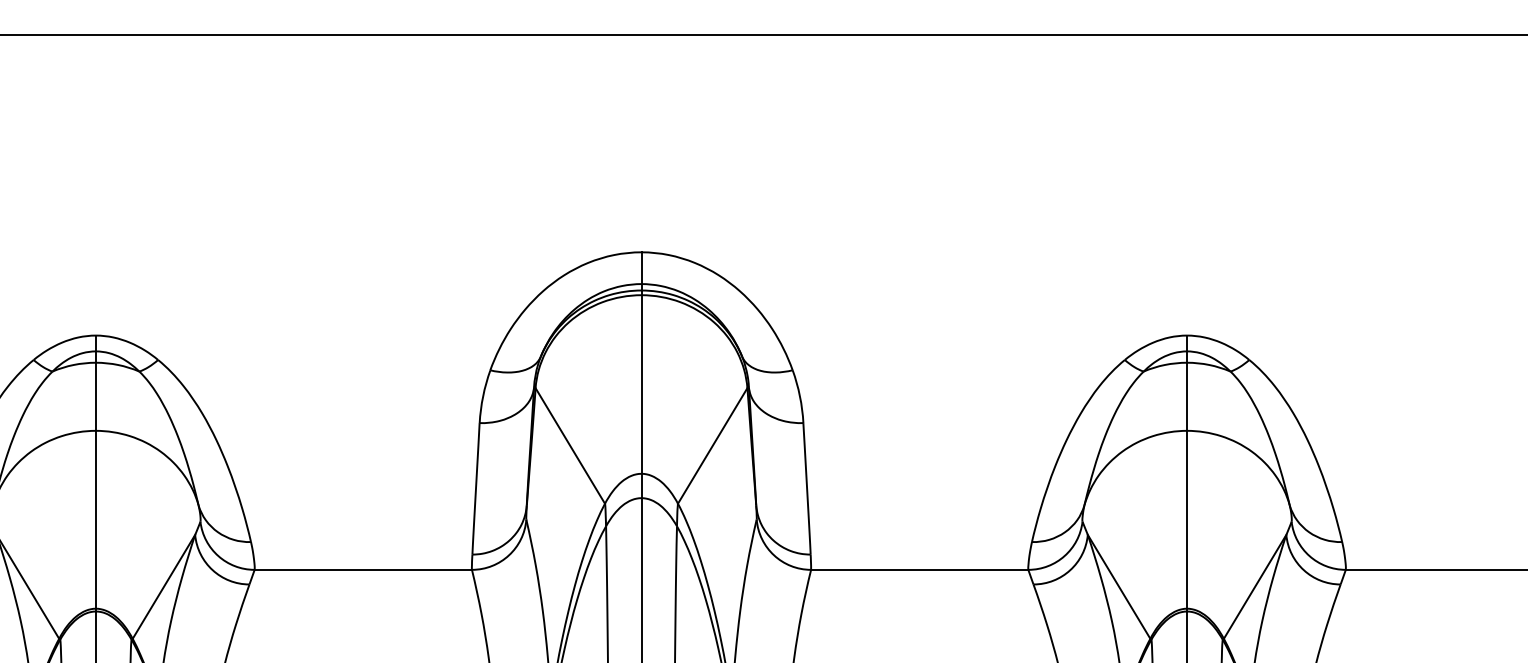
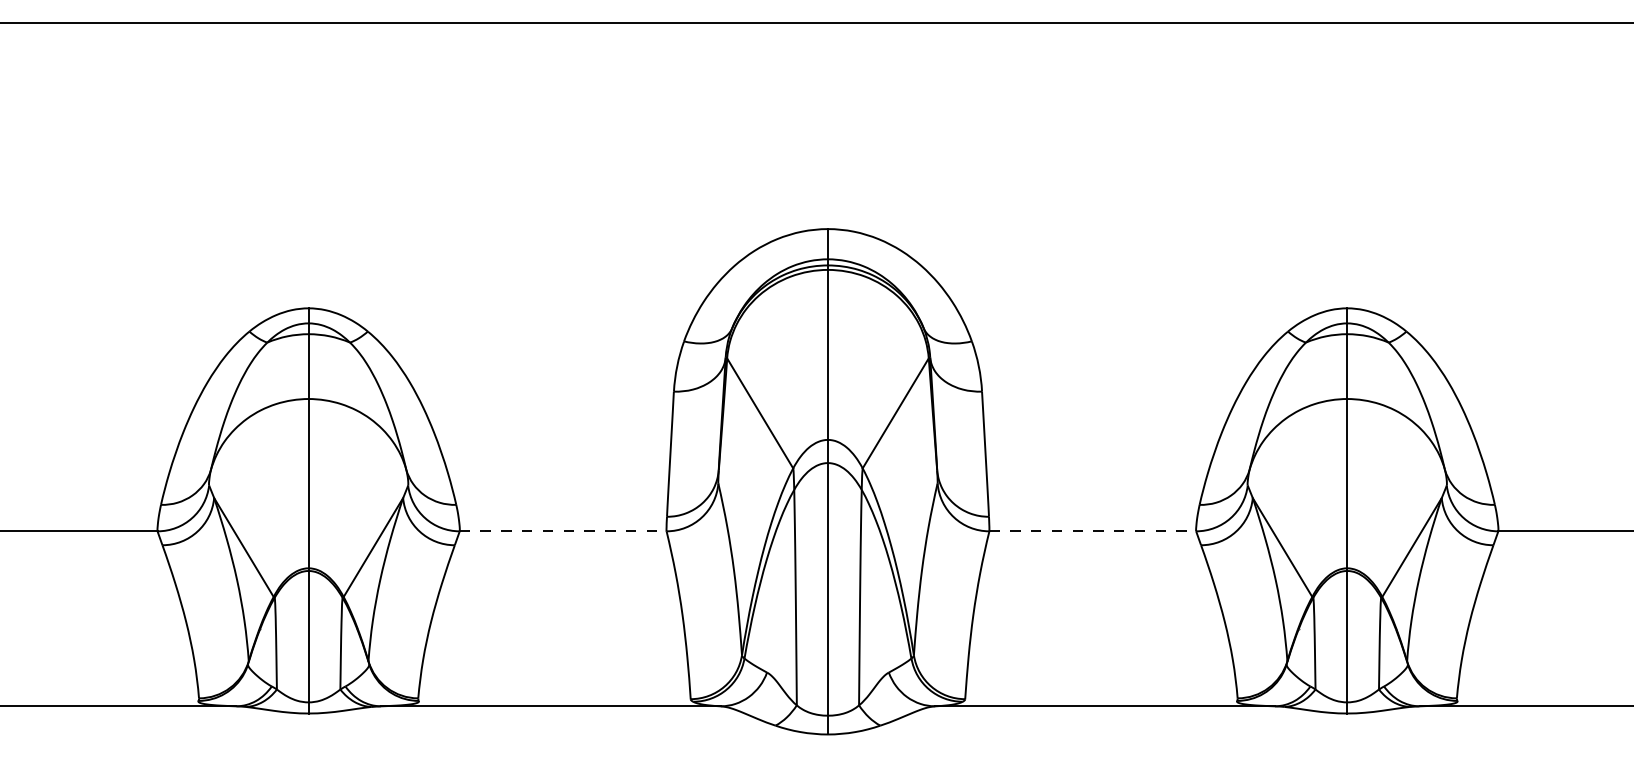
line: (363, 570) -> (563, 531), solid -> dashed
line: (920, 570) -> (1093, 531), solid -> dashed

